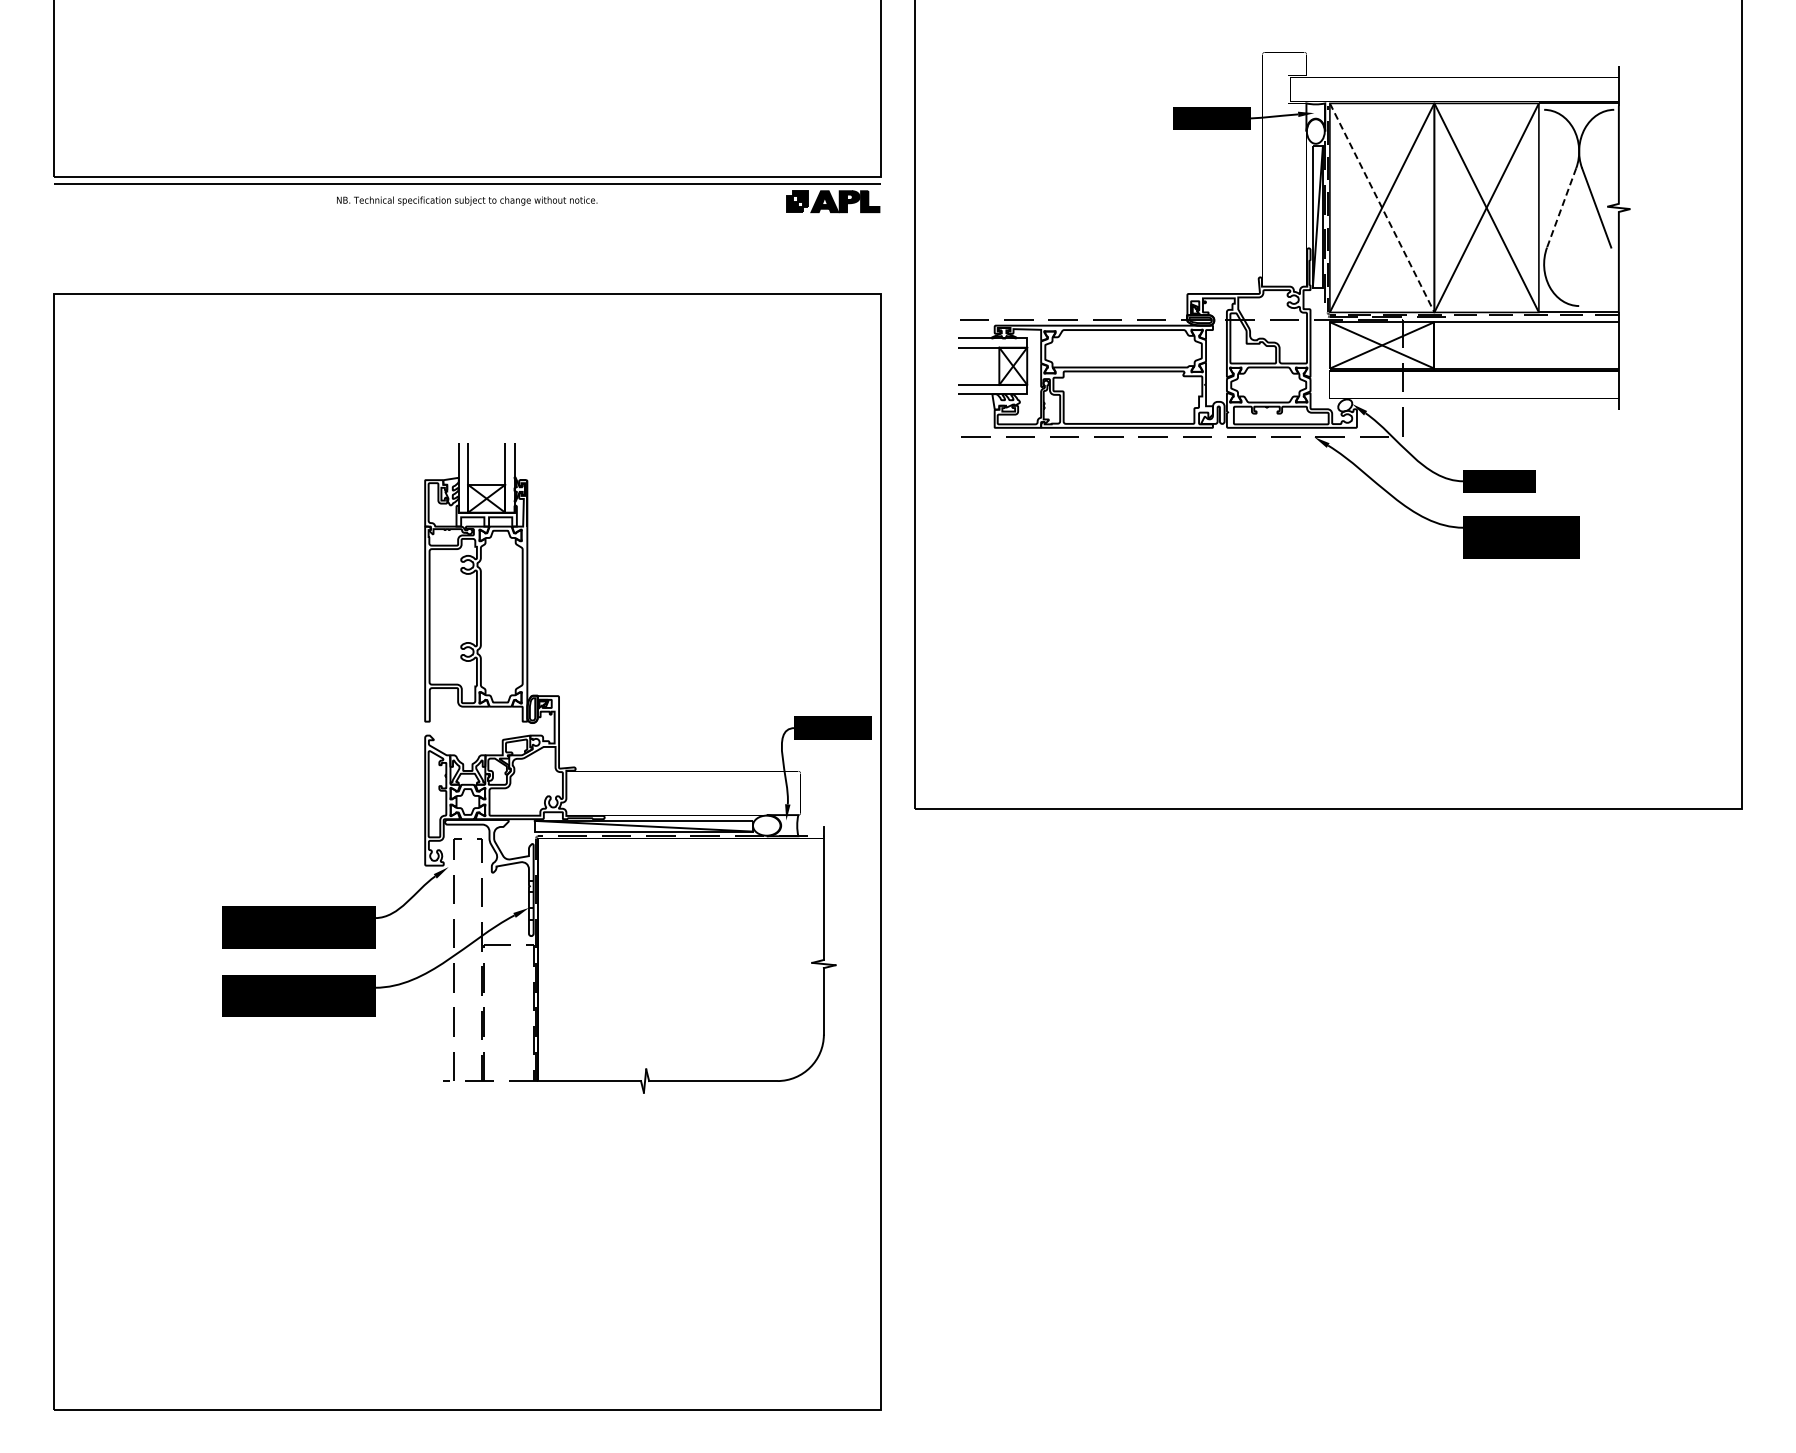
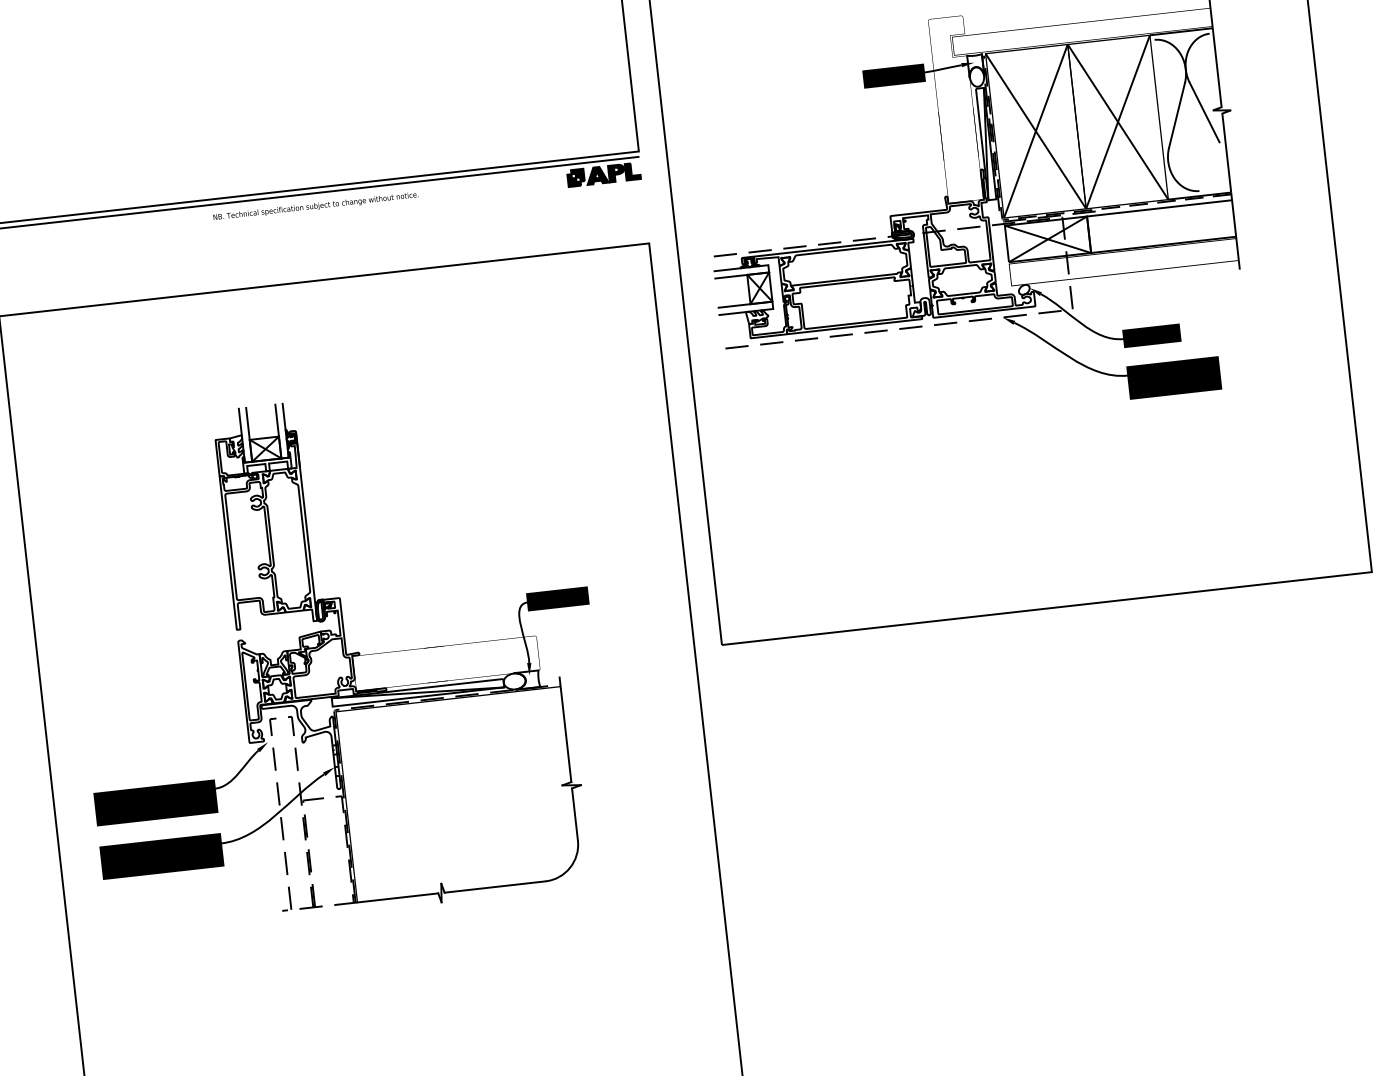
line: (1382, 207) -> (1036, 130), dashed -> solid
line: (1561, 208) -> (1176, 115), dashed -> solid
part: (546, 768) -> (336, 656), moved

